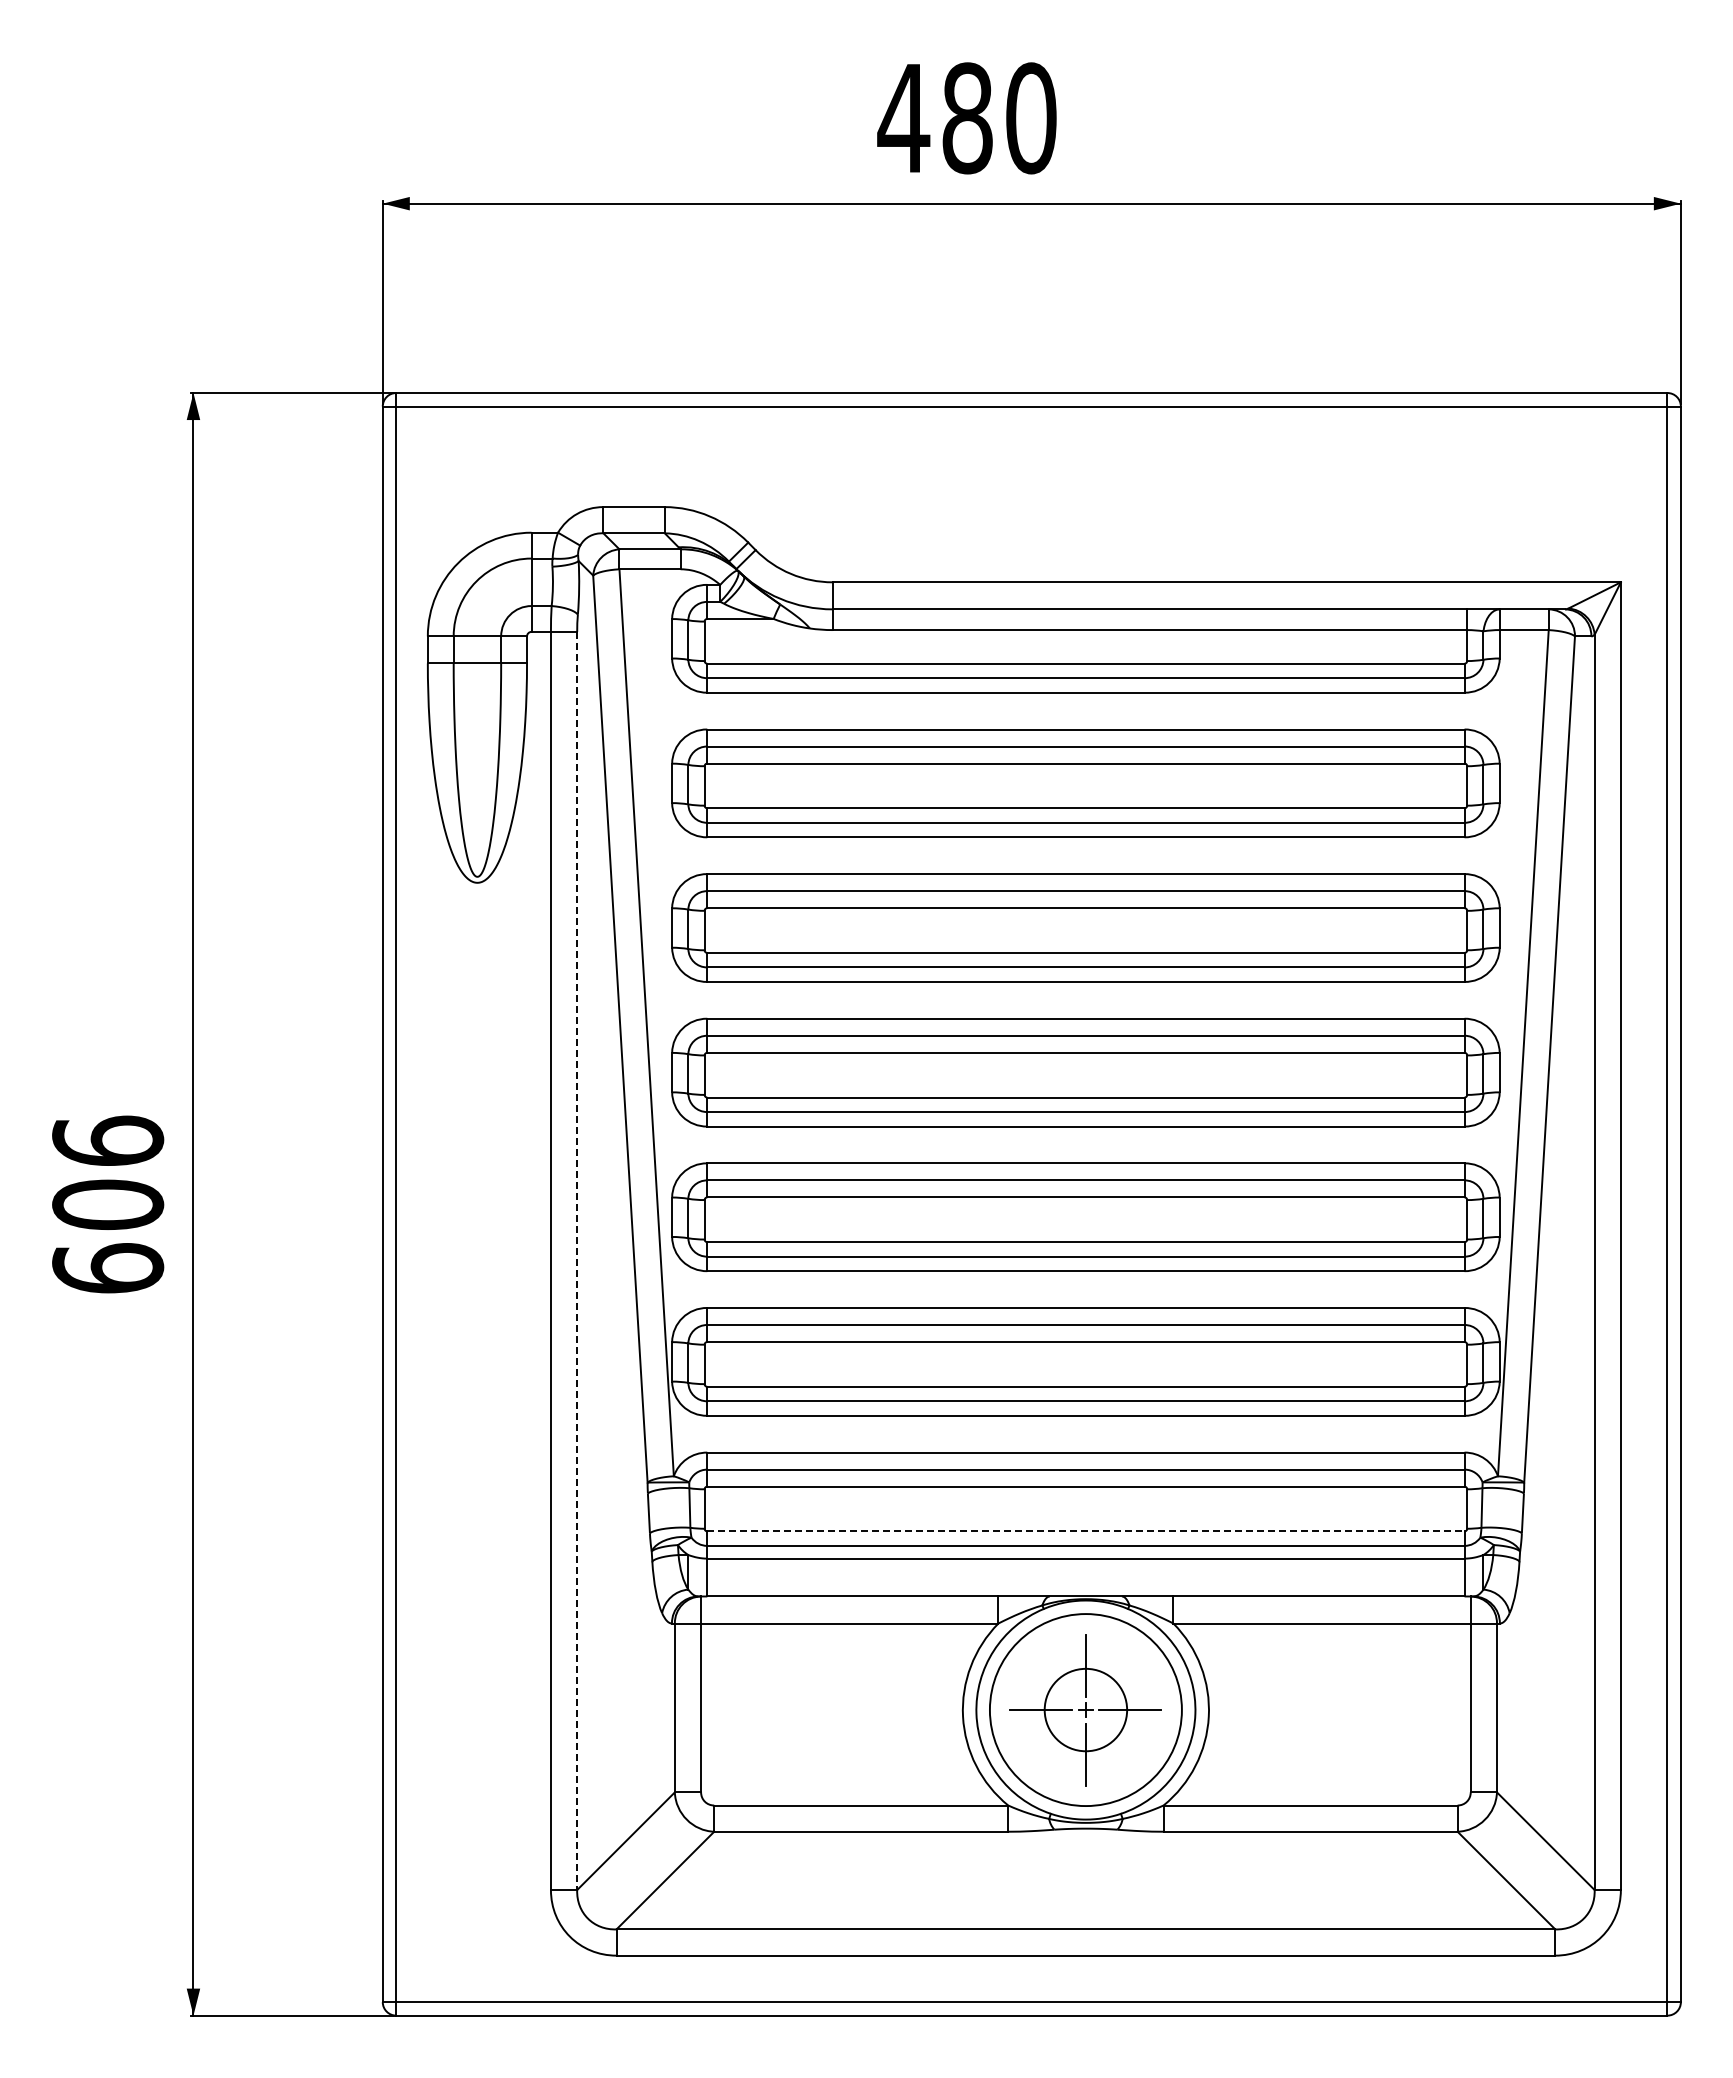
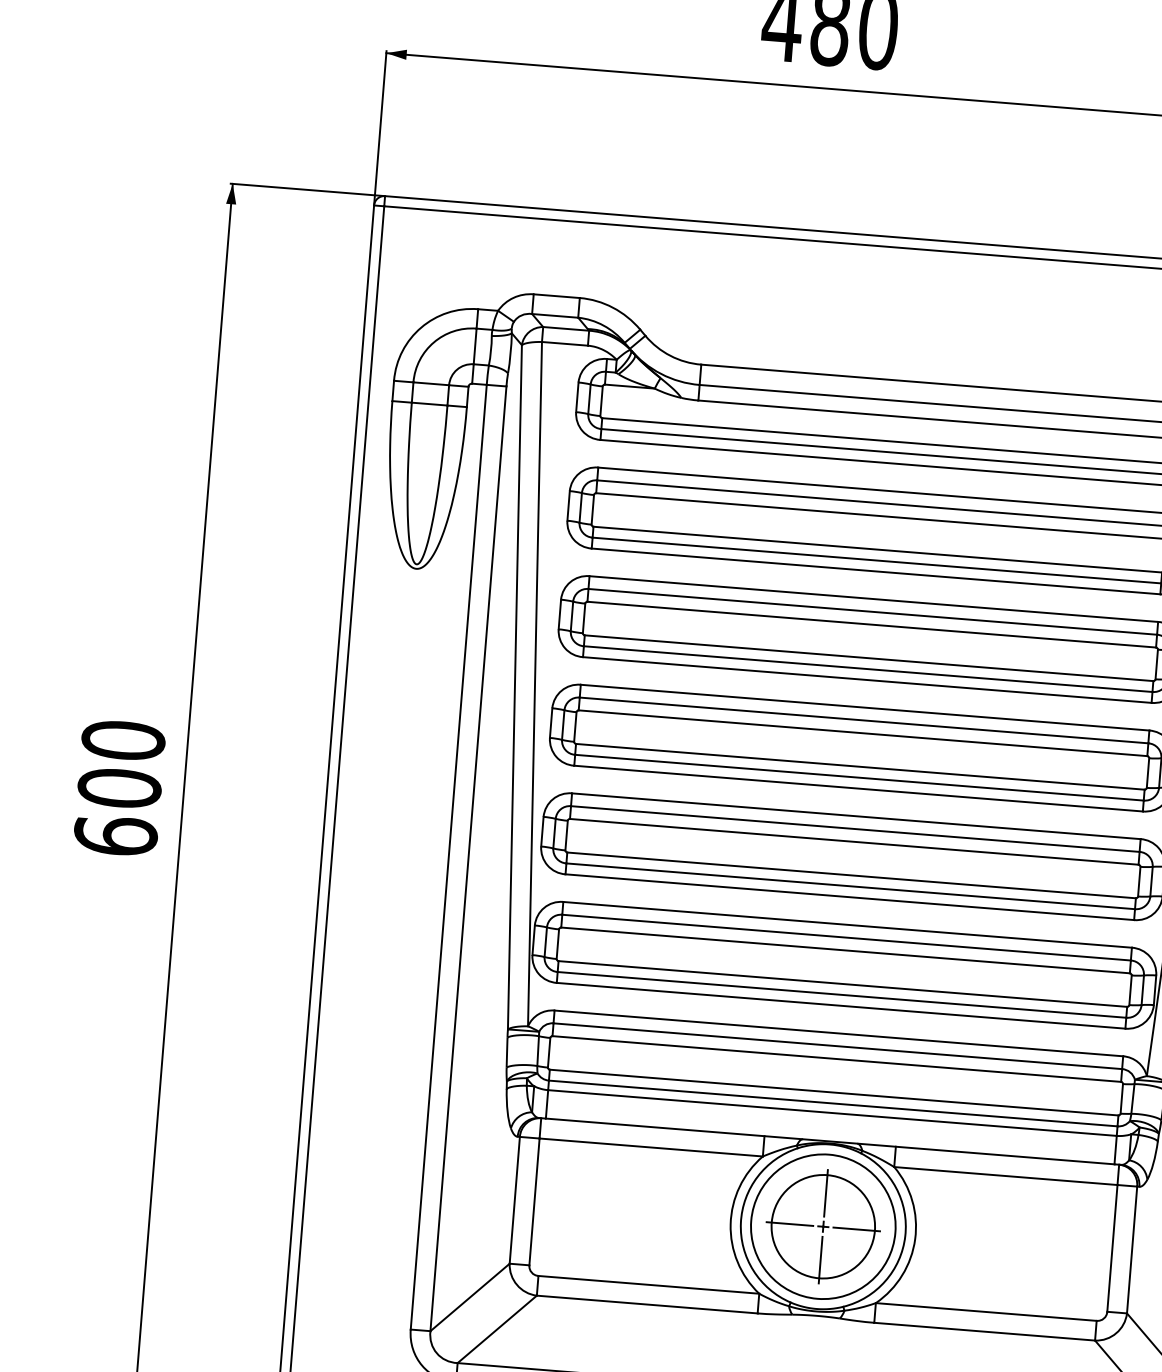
text: (108, 1140) -> (123, 740), 606 -> 600
line: (577, 1261) -> (468, 859), dashed -> solid
line: (1085, 1531) -> (833, 1092), dashed -> solid
circle: (1085, 1709) -> (823, 1226), size x1.67

